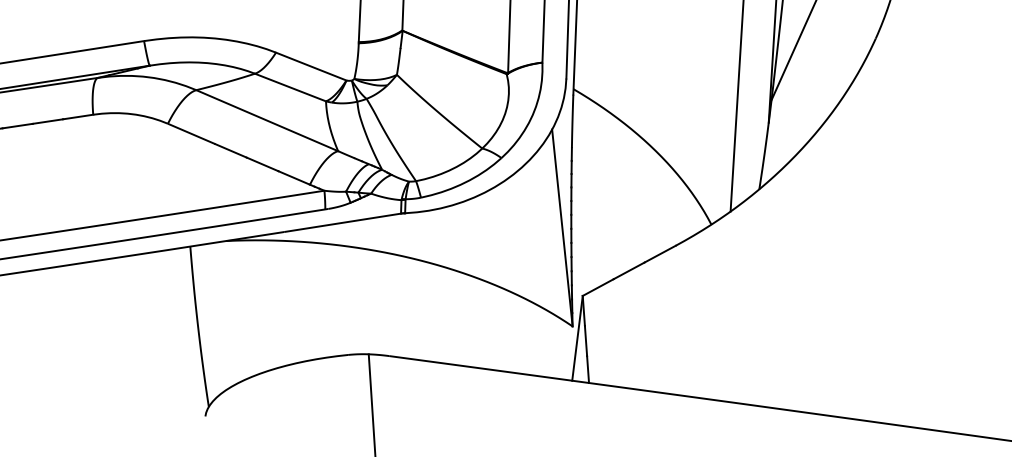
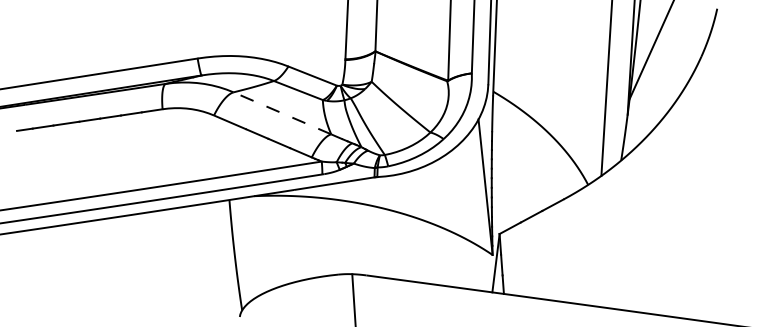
line: (265, 120) -> (281, 113), solid -> dashed

